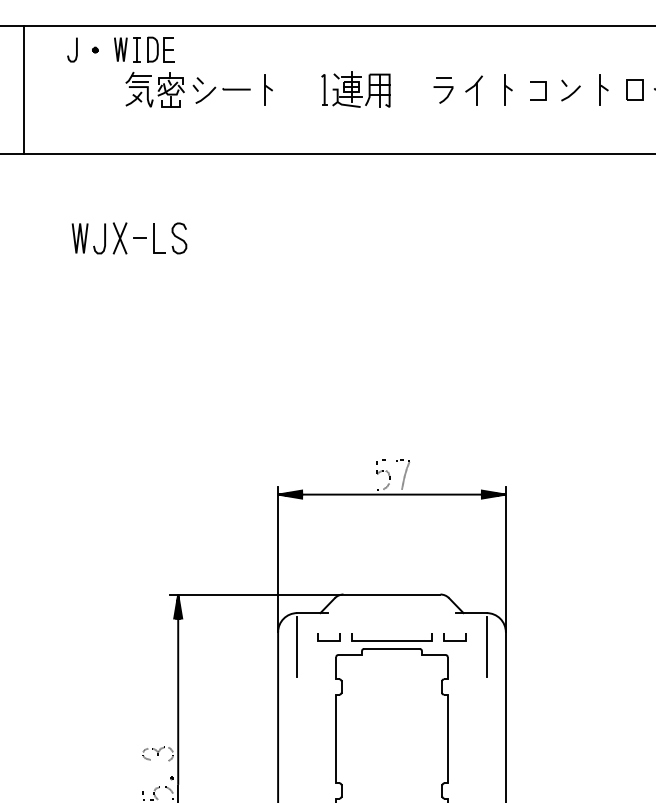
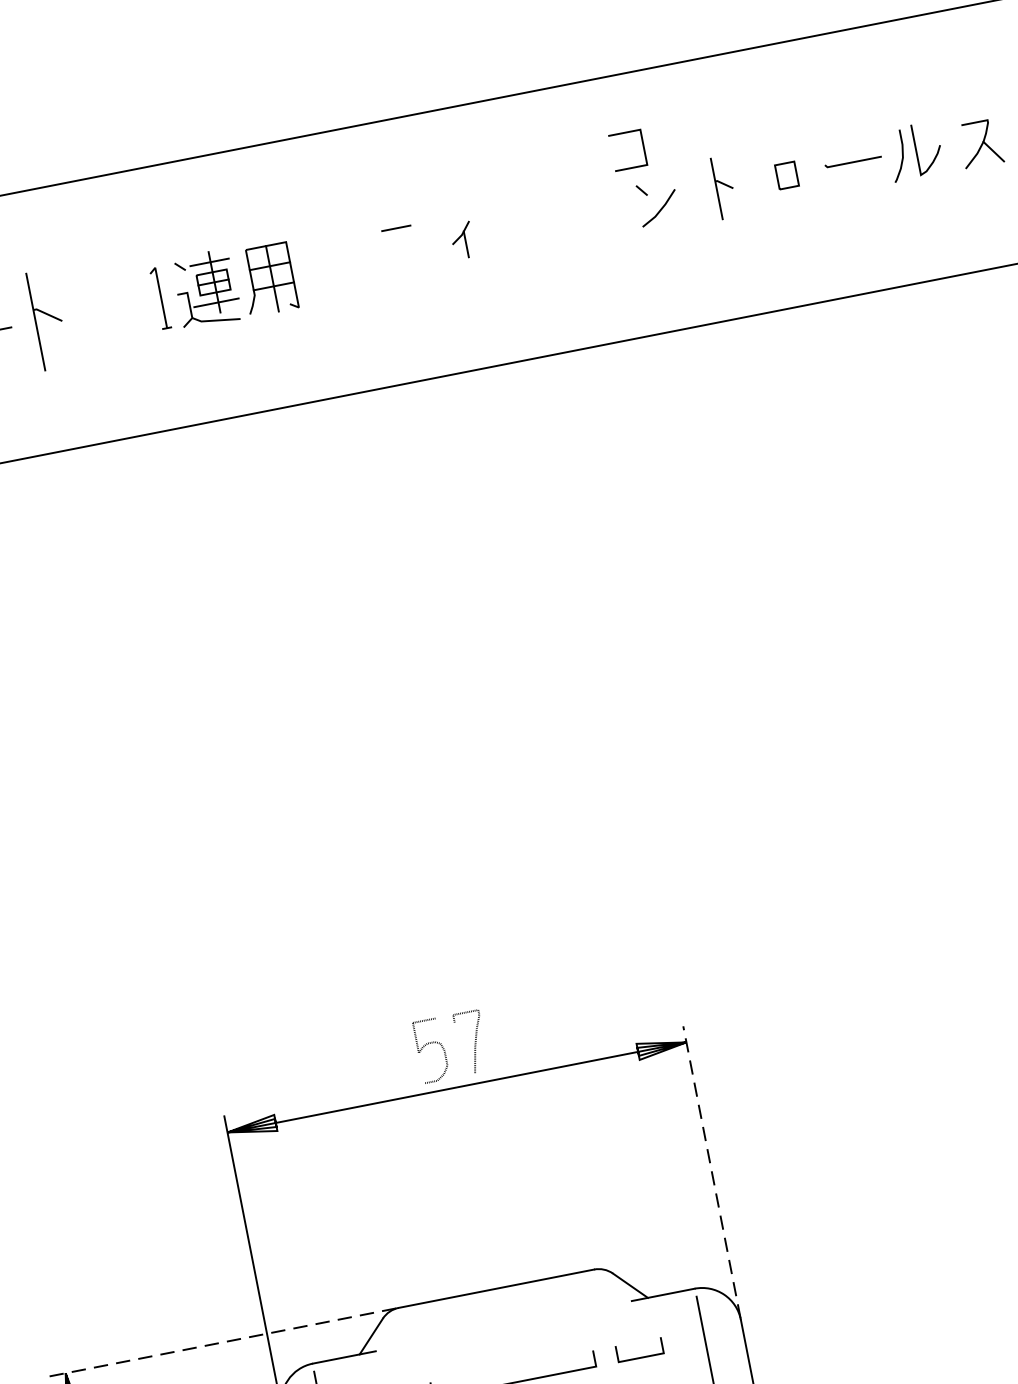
part: (268, 89) -> (47, 320), size x1.6
part: (508, 89) -> (531, 225), removed
part: (634, 89) -> (785, 175), size x0.6
part: (473, 90) -> (461, 240), size x0.6
line: (545, 90) -> (641, 147), moved
curve: (446, 96) -> (409, 263), removed
line: (505, 558) -> (710, 1171), solid -> dashed
line: (256, 594) -> (223, 1342), solid -> dashed

